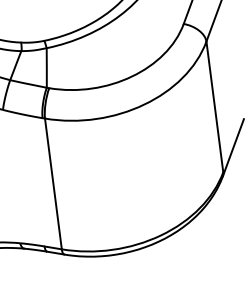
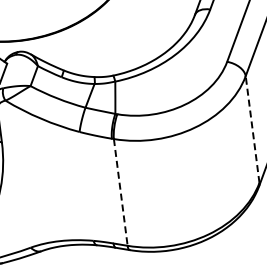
line: (214, 106) -> (252, 129), solid -> dashed
line: (53, 184) -> (120, 192), solid -> dashed

